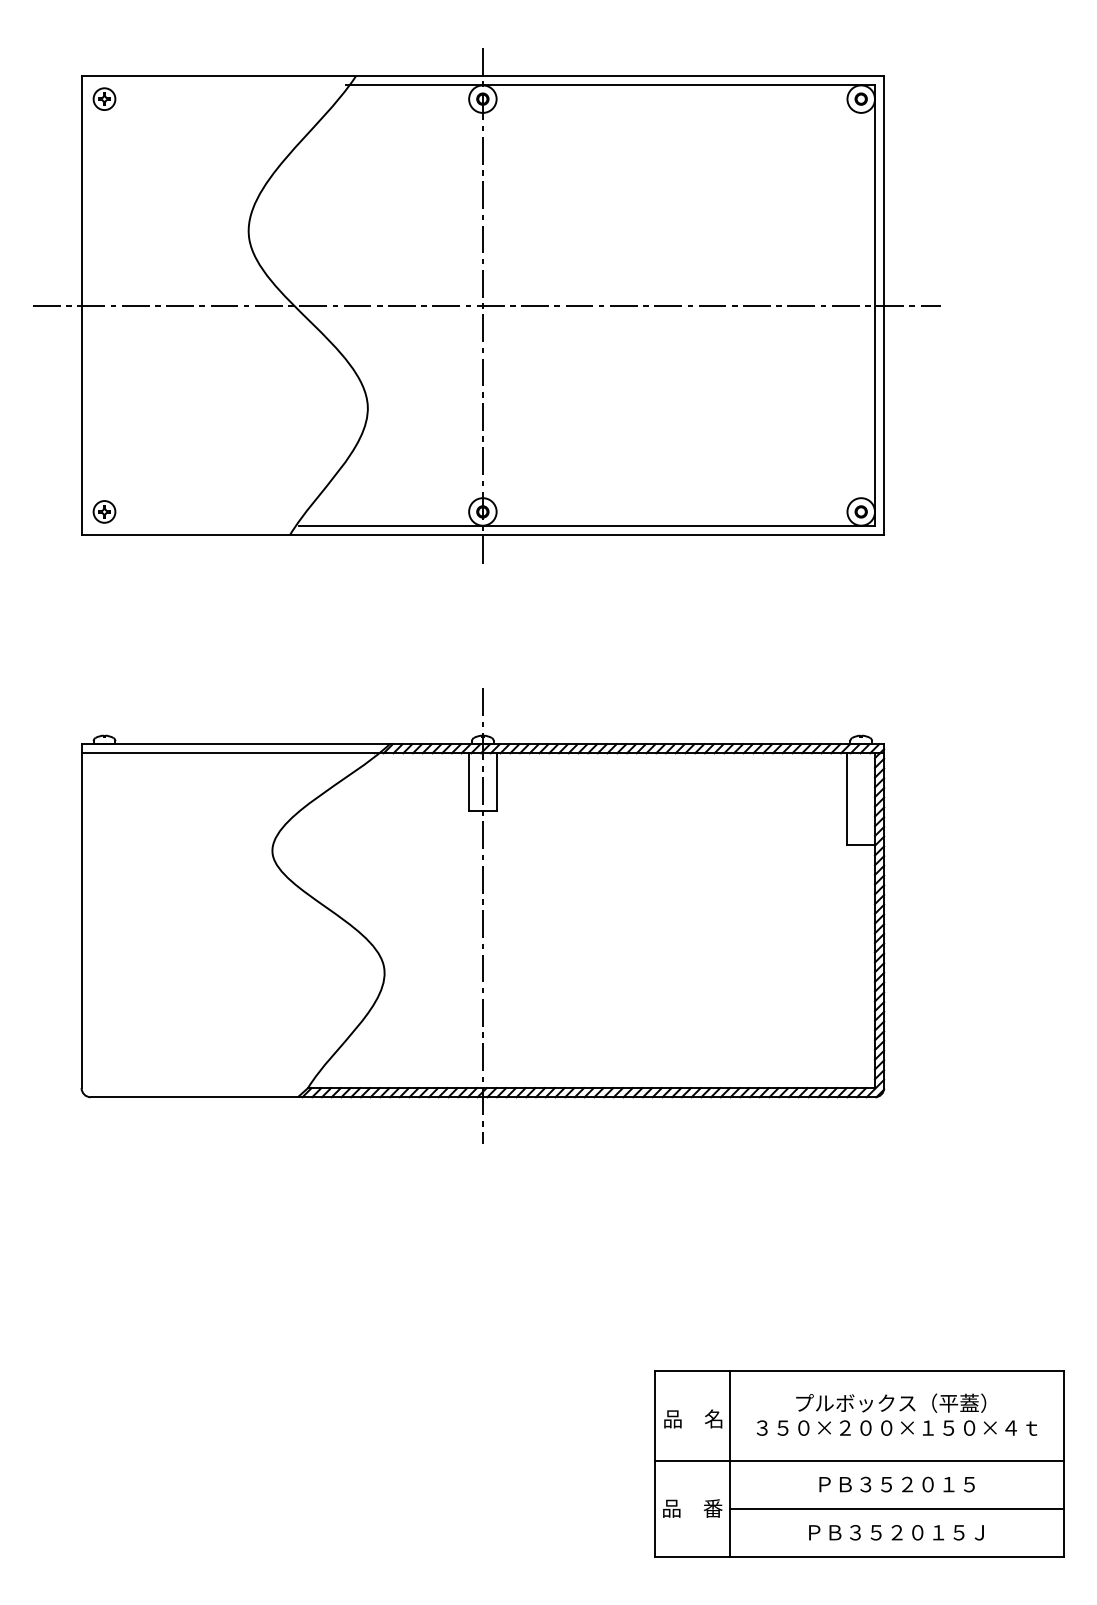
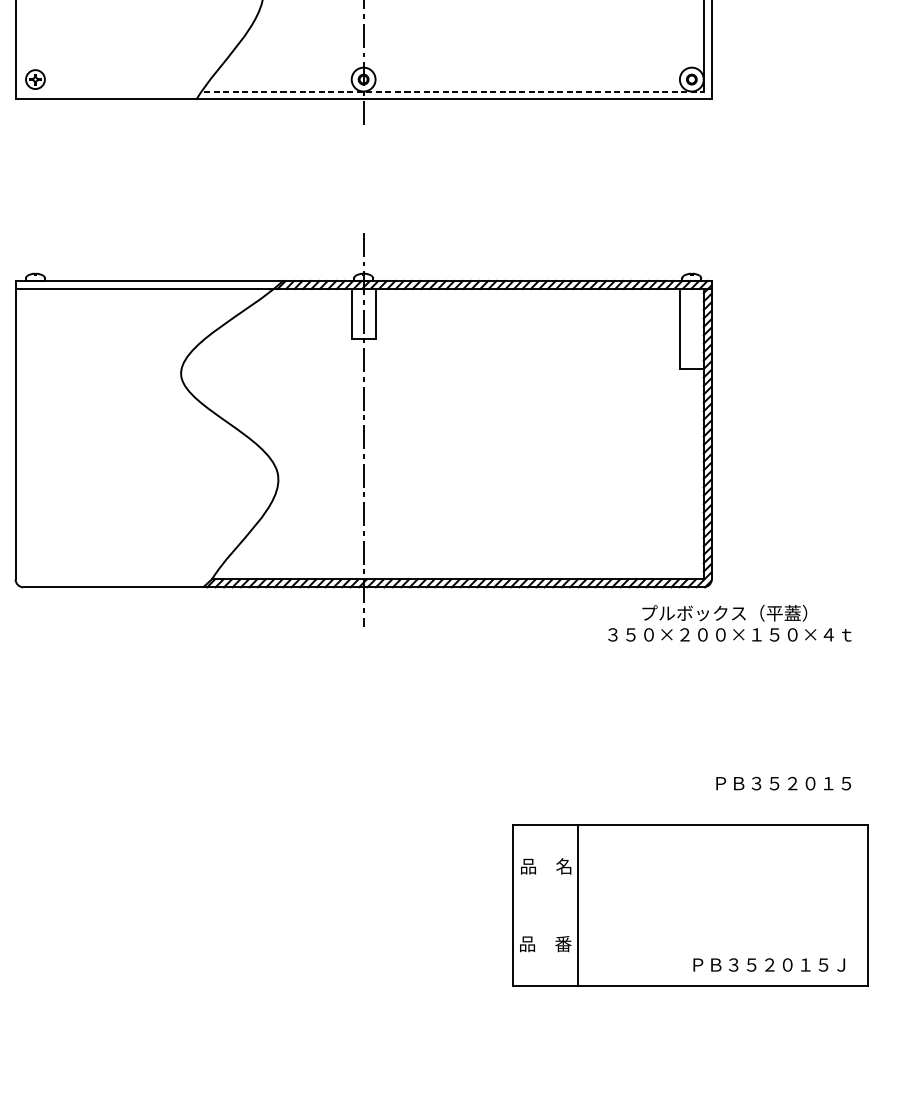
line: (587, 525) -> (454, 91), solid -> dashed
text: (896, 1414) -> (729, 623), moved
line: (858, 1460) -> (689, 902), removed
text: (896, 1484) -> (783, 783), moved
line: (896, 1508) -> (722, 944), removed
text: (896, 1532) -> (769, 964), moved

